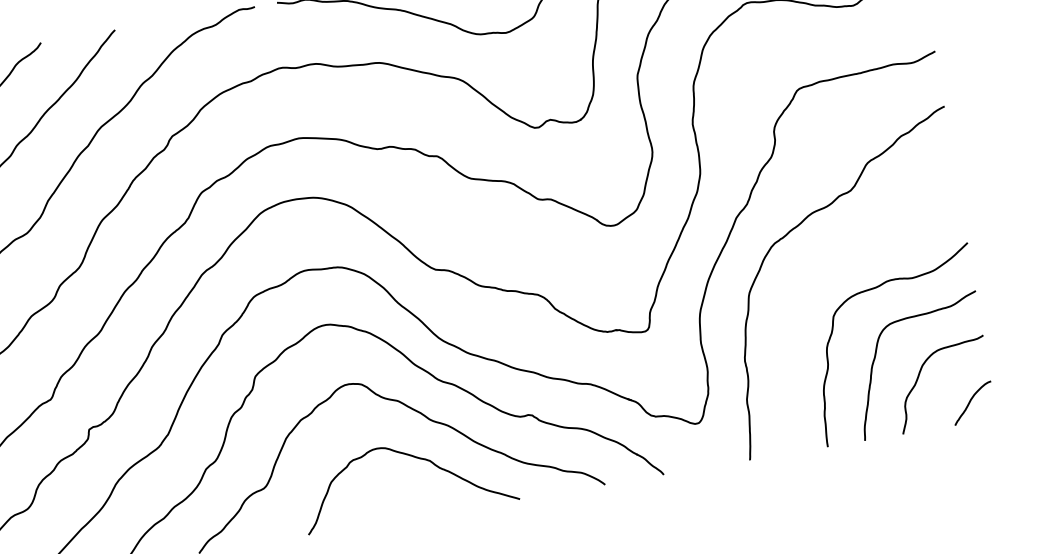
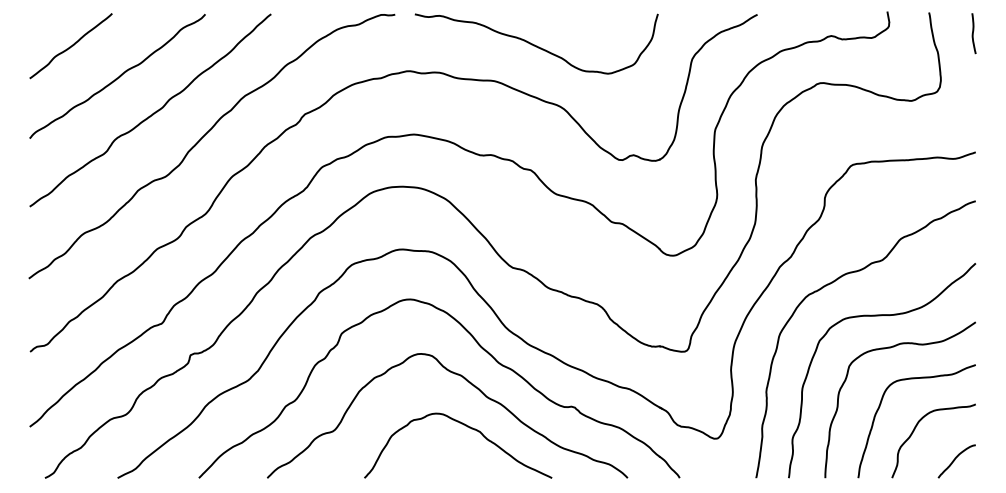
curve: (860, 254) -> (881, 316), added

